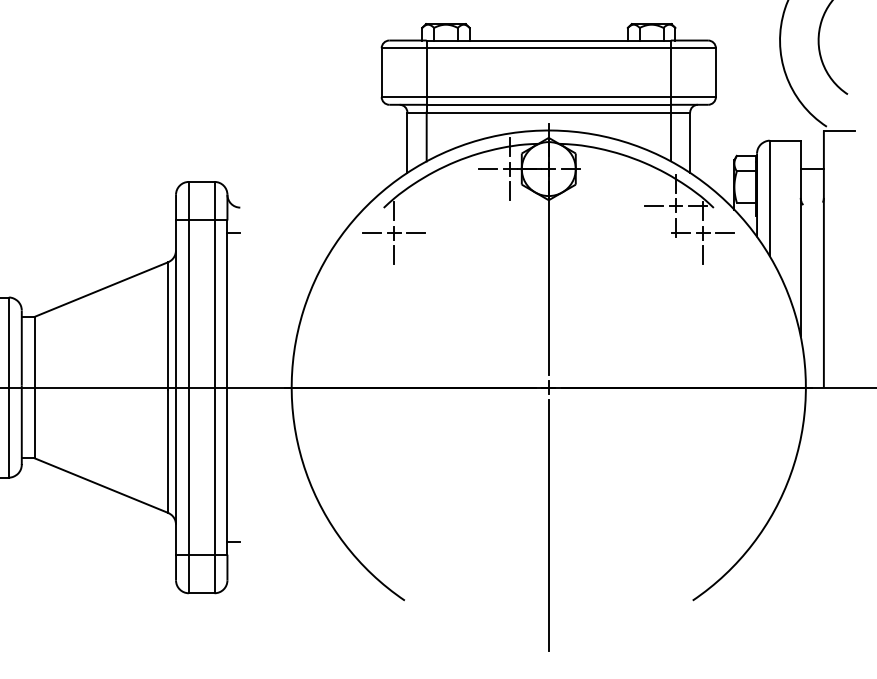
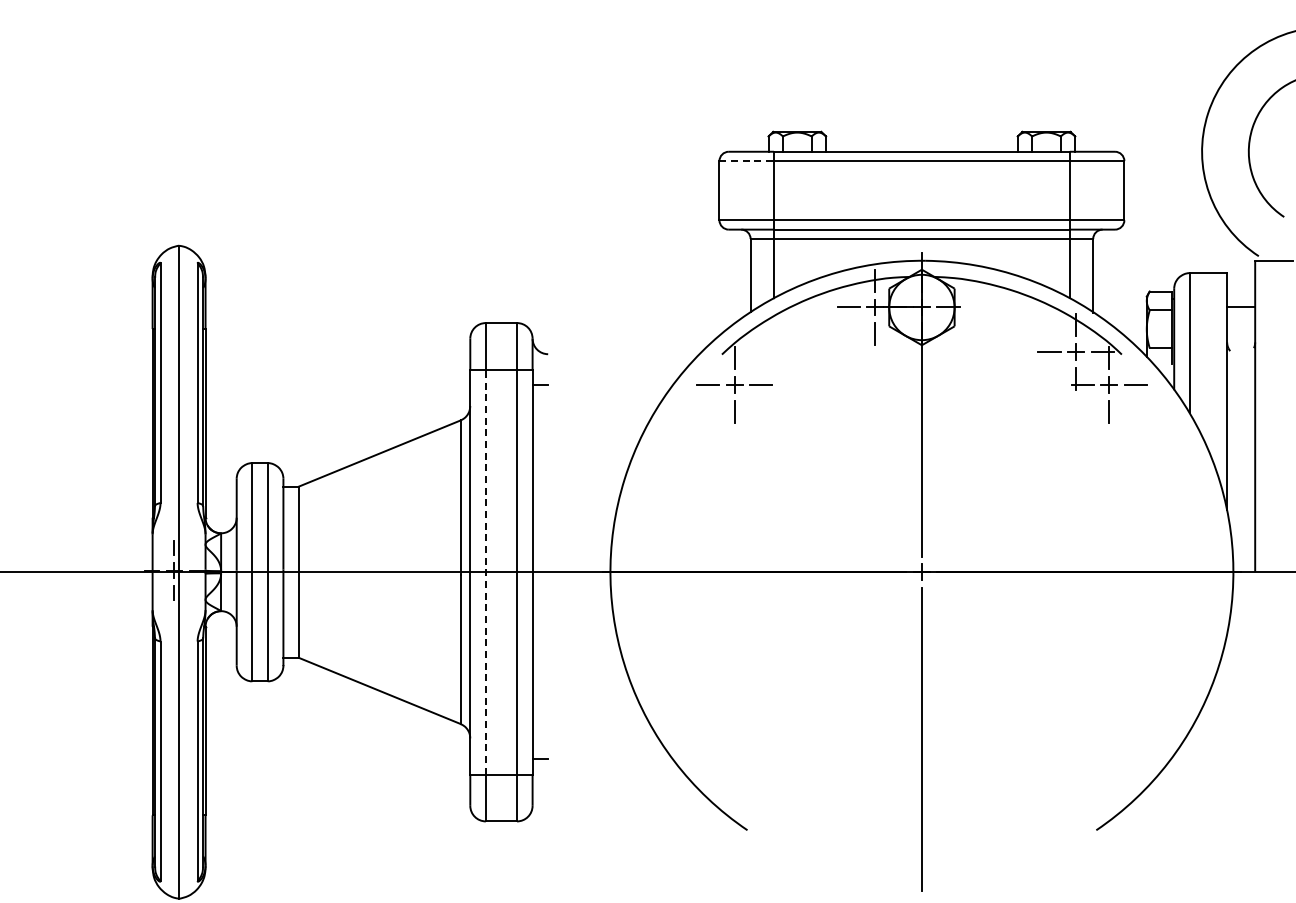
line: (404, 48) -> (747, 161), solid -> dashed
line: (188, 386) -> (485, 571), solid -> dashed

